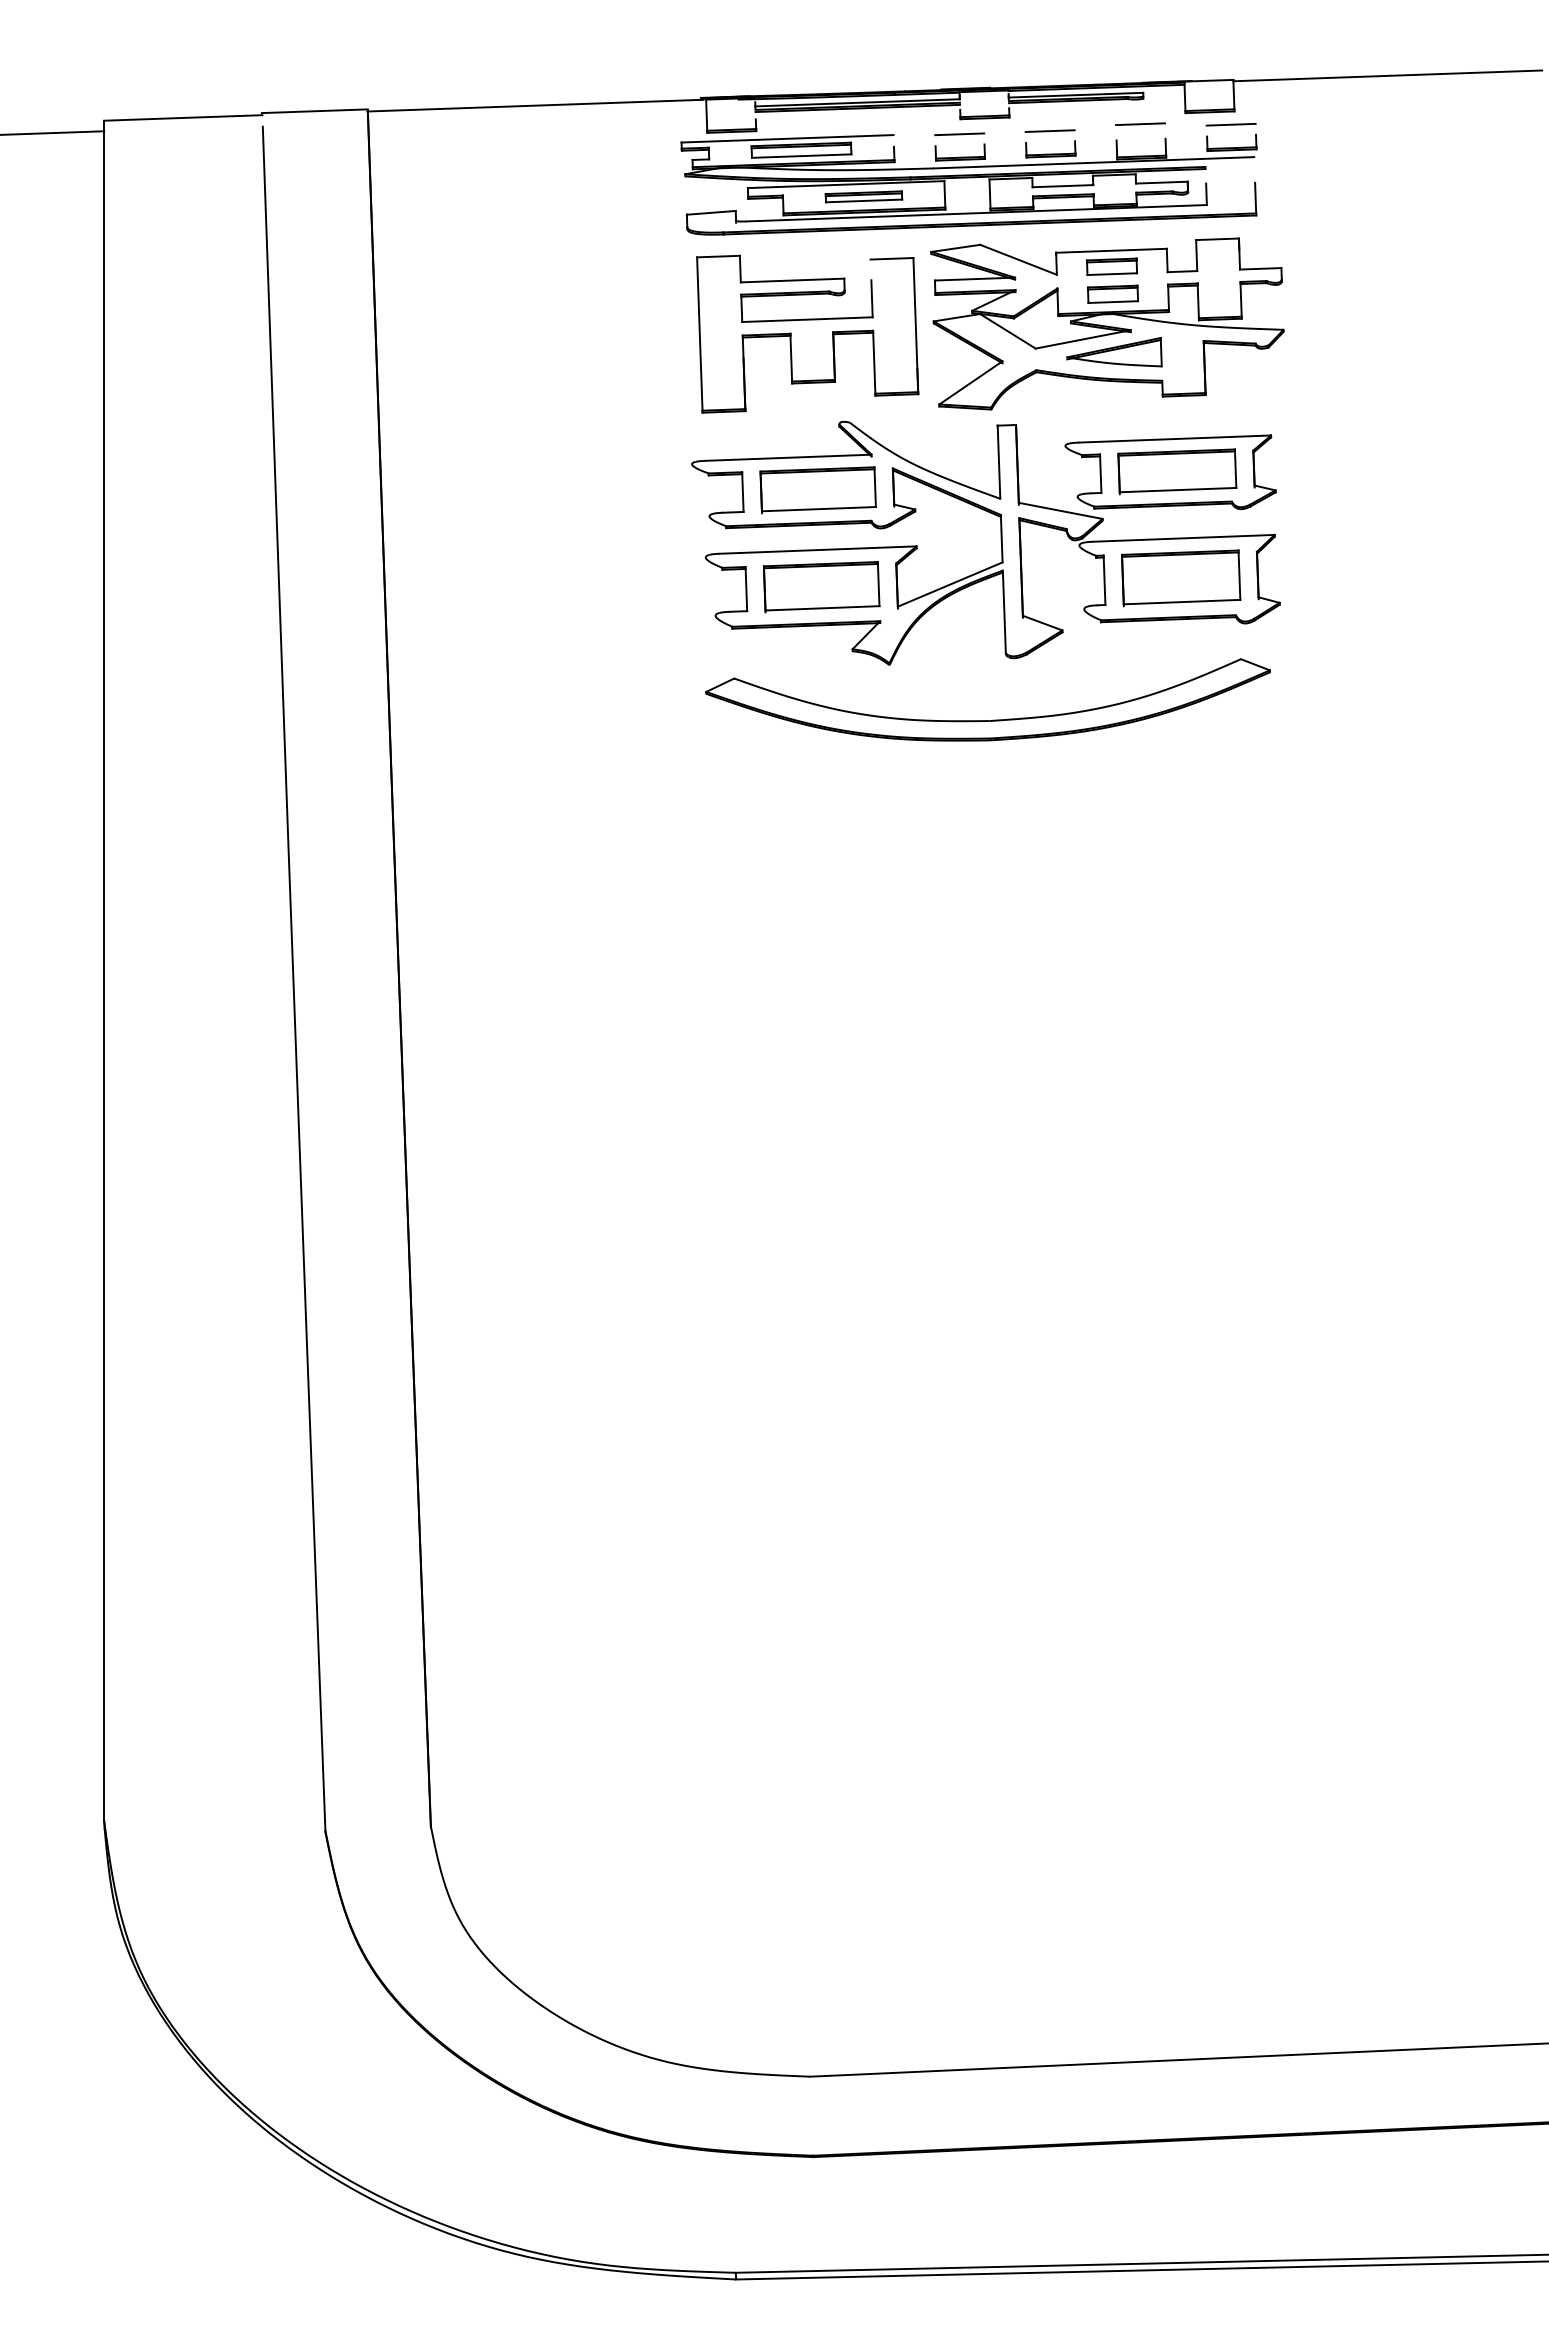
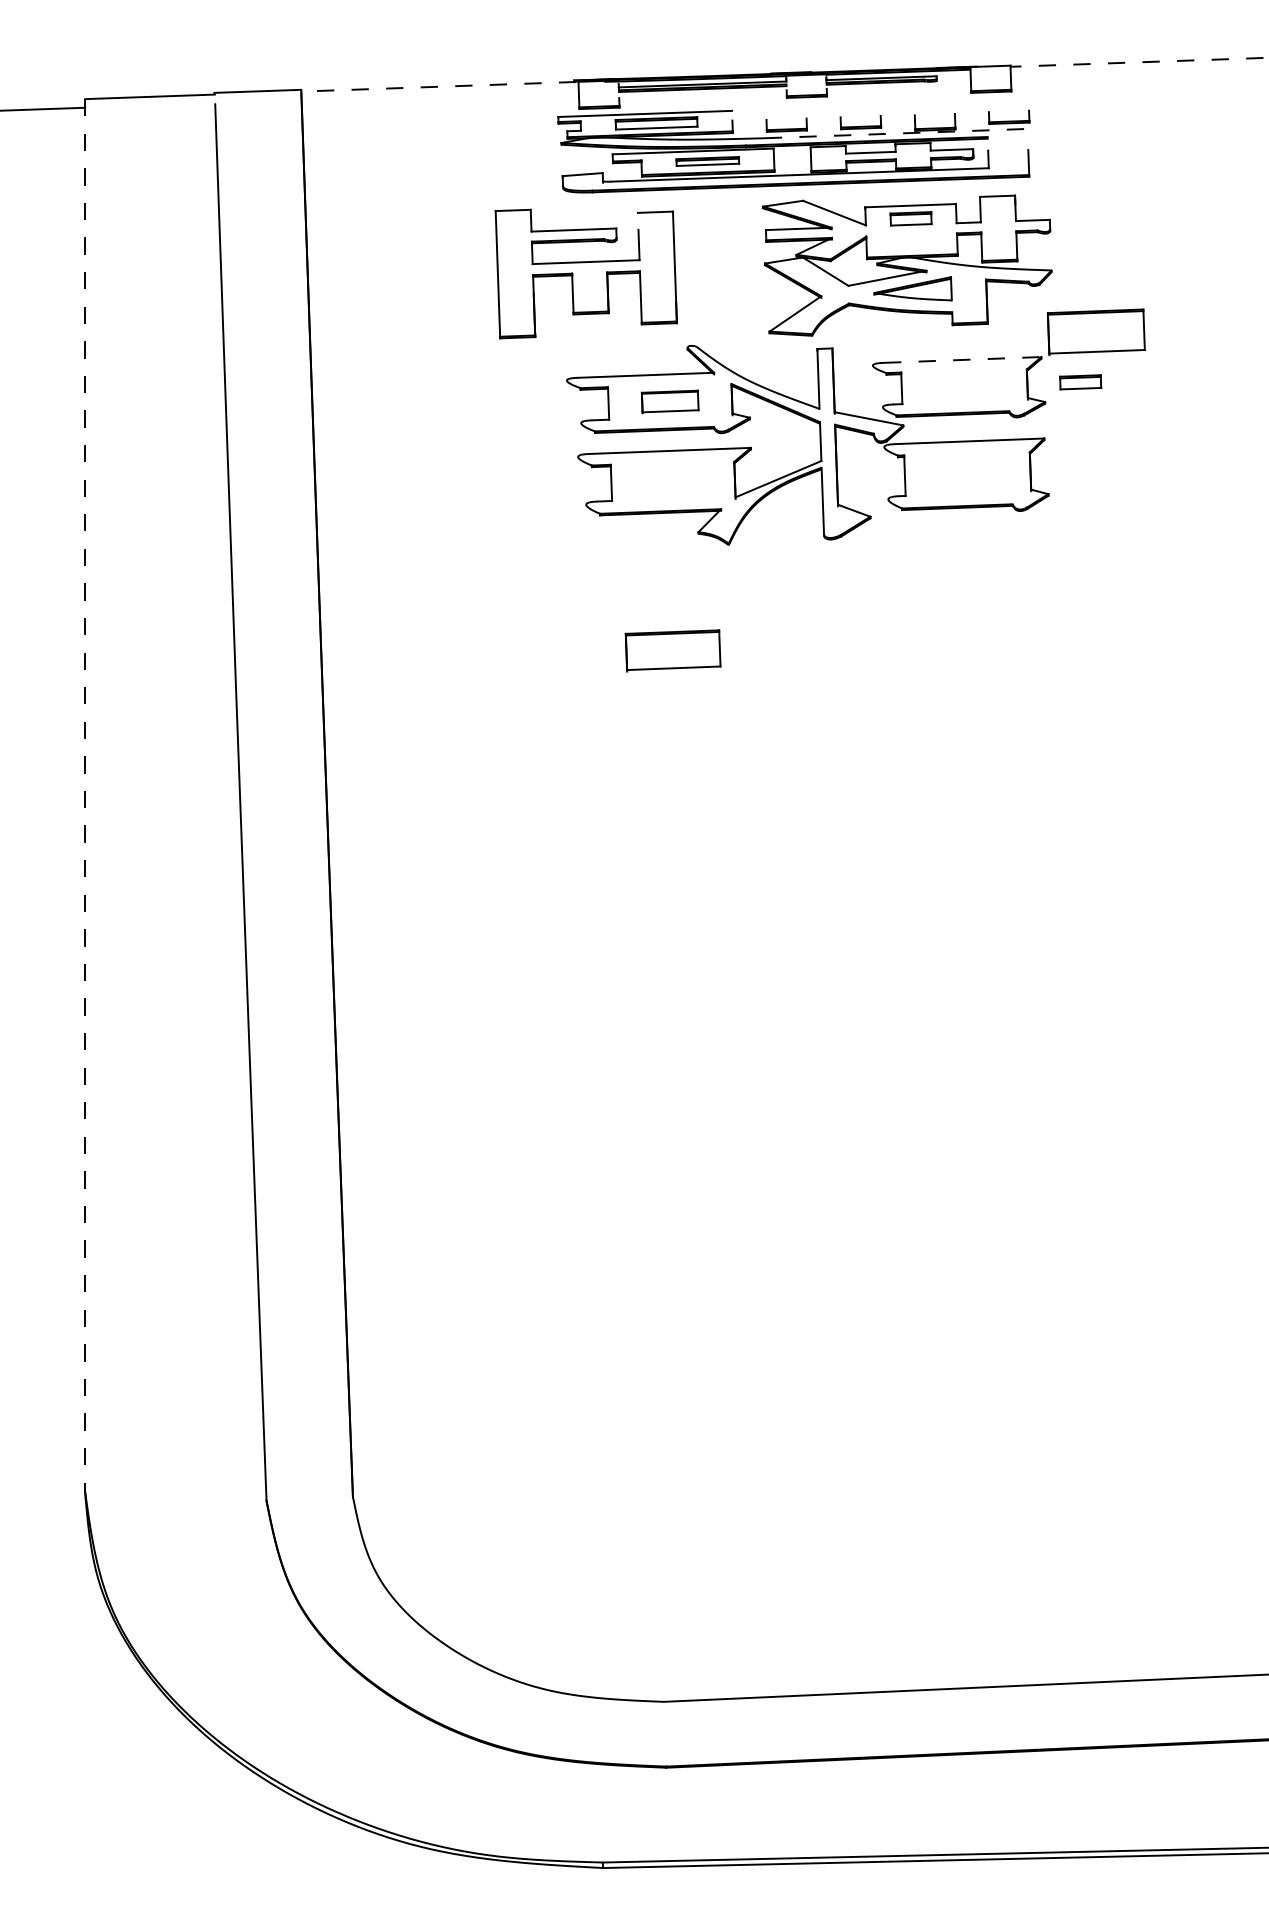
line: (1387, 75) -> (1136, 62), solid -> dashed
line: (534, 105) -> (437, 86), solid -> dashed
line: (1140, 124) -> (934, 102), removed
line: (1230, 124) -> (1008, 102), removed
line: (1049, 131) -> (859, 107), removed
line: (959, 134) -> (786, 110), removed
line: (1094, 162) -> (896, 133), solid -> dashed
part: (1112, 293) -> (1080, 381), moved
part: (807, 320) -> (586, 262), moved
line: (1175, 439) -> (963, 360), solid -> dashed
part: (1177, 471) -> (964, 386), removed
part: (817, 490) -> (669, 402), size x0.6
part: (1181, 578) -> (1096, 332), moved
part: (821, 587) -> (673, 651), moved
part: (992, 719) -> (813, 589), removed
line: (104, 971) -> (85, 796), solid -> dashed

